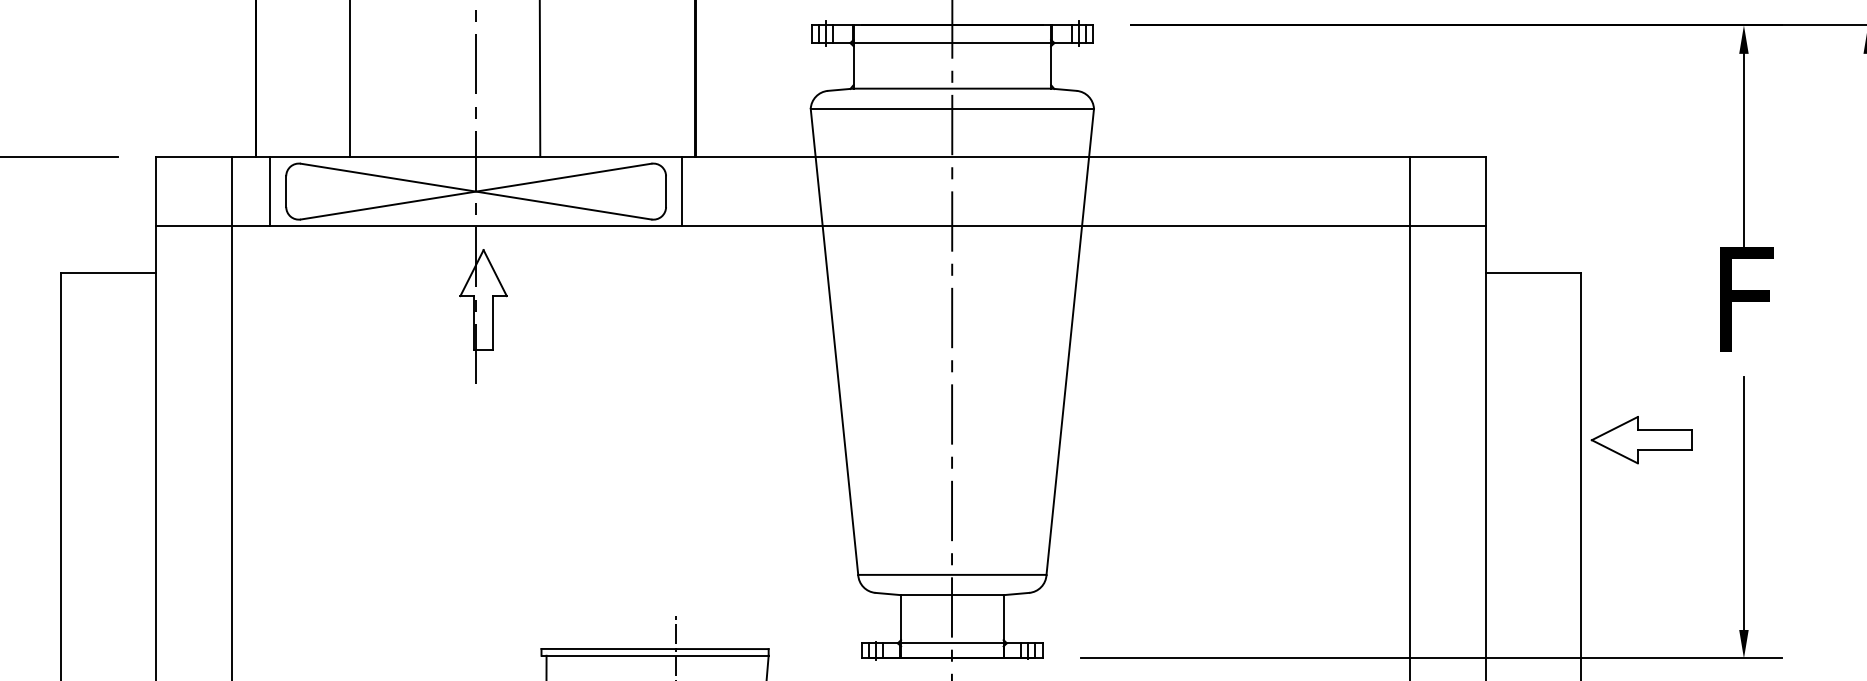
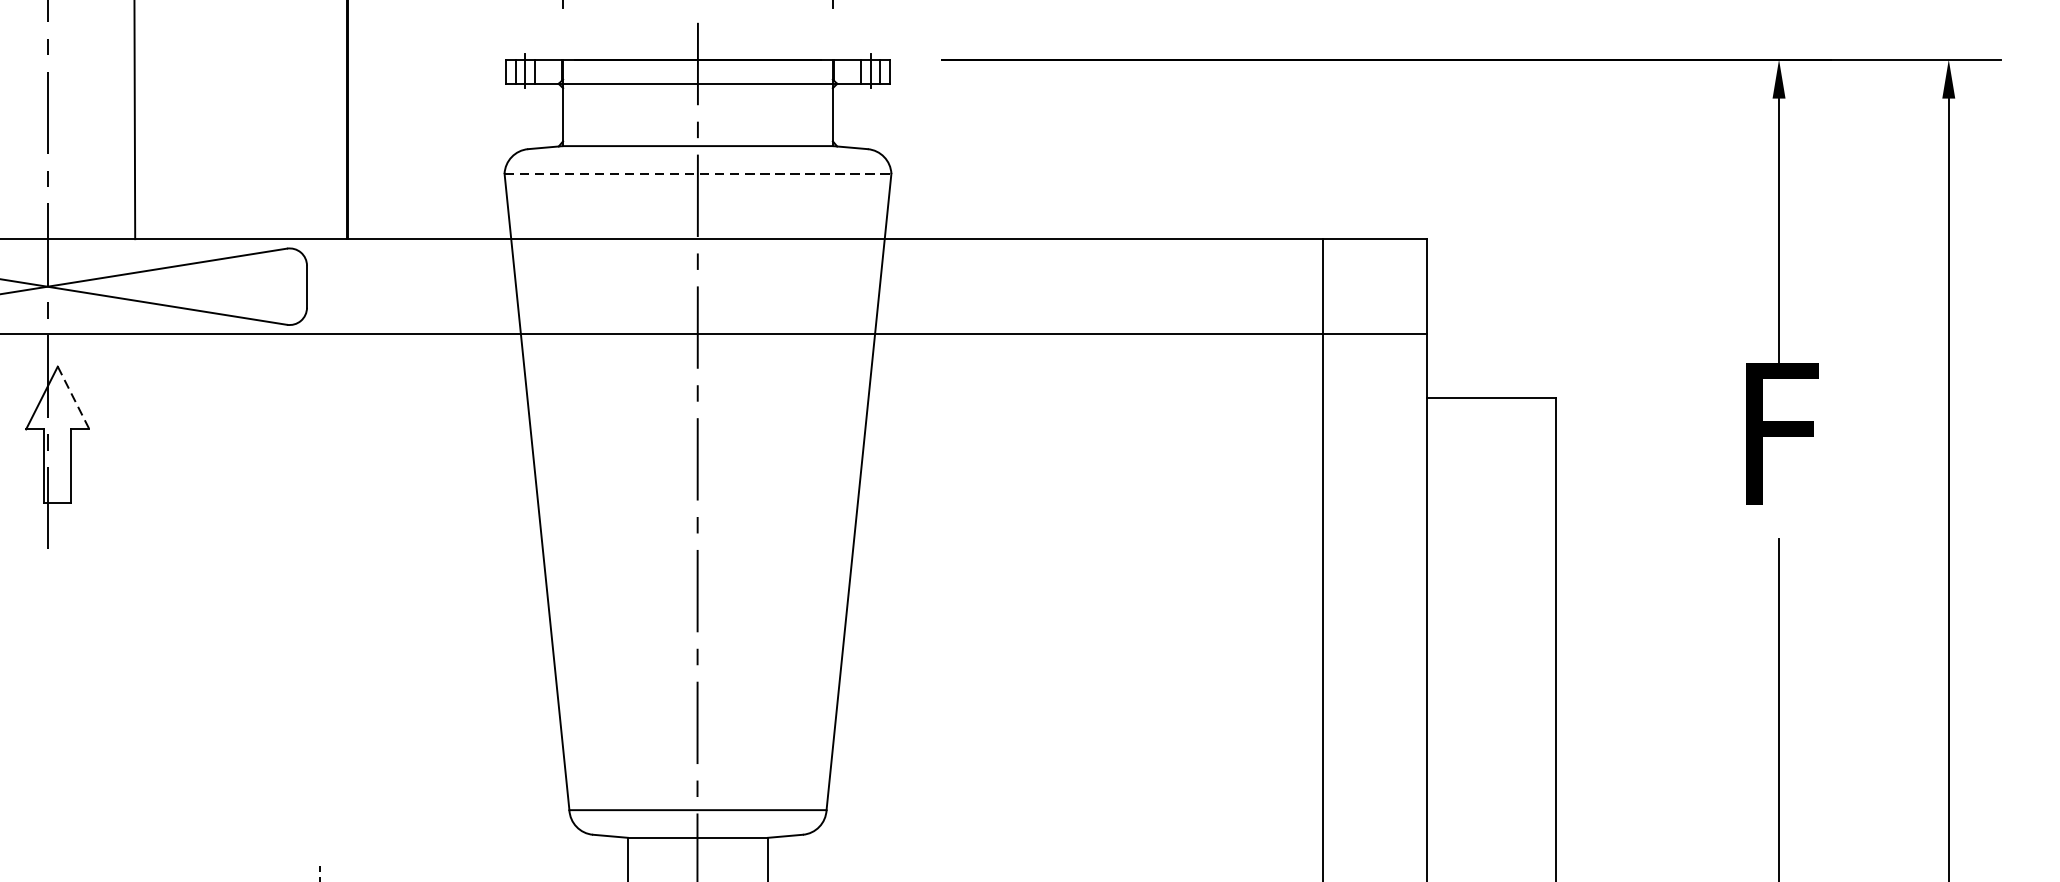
line: (952, 108) -> (698, 173), solid -> dashed
line: (681, 191) -> (328, 286), removed
line: (495, 273) -> (74, 398), solid -> dashed
part: (1641, 440) -> (1639, 626), removed

